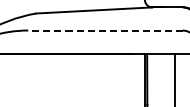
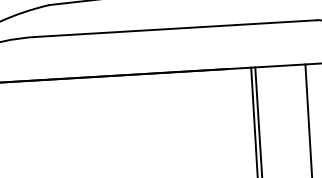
line: (104, 30) -> (175, 28), dashed -> solid

